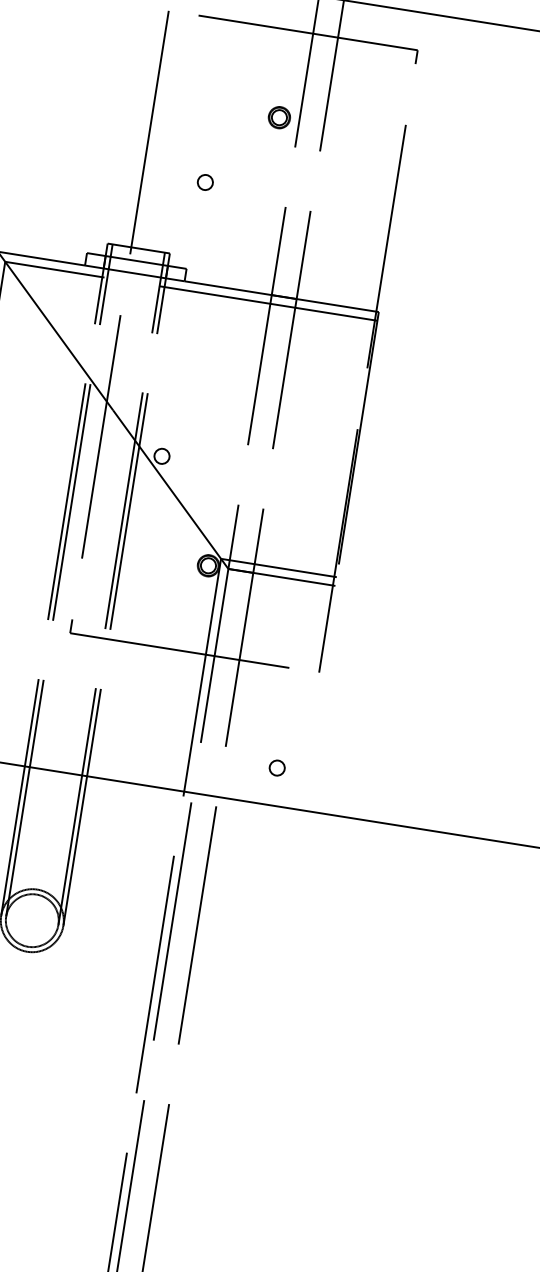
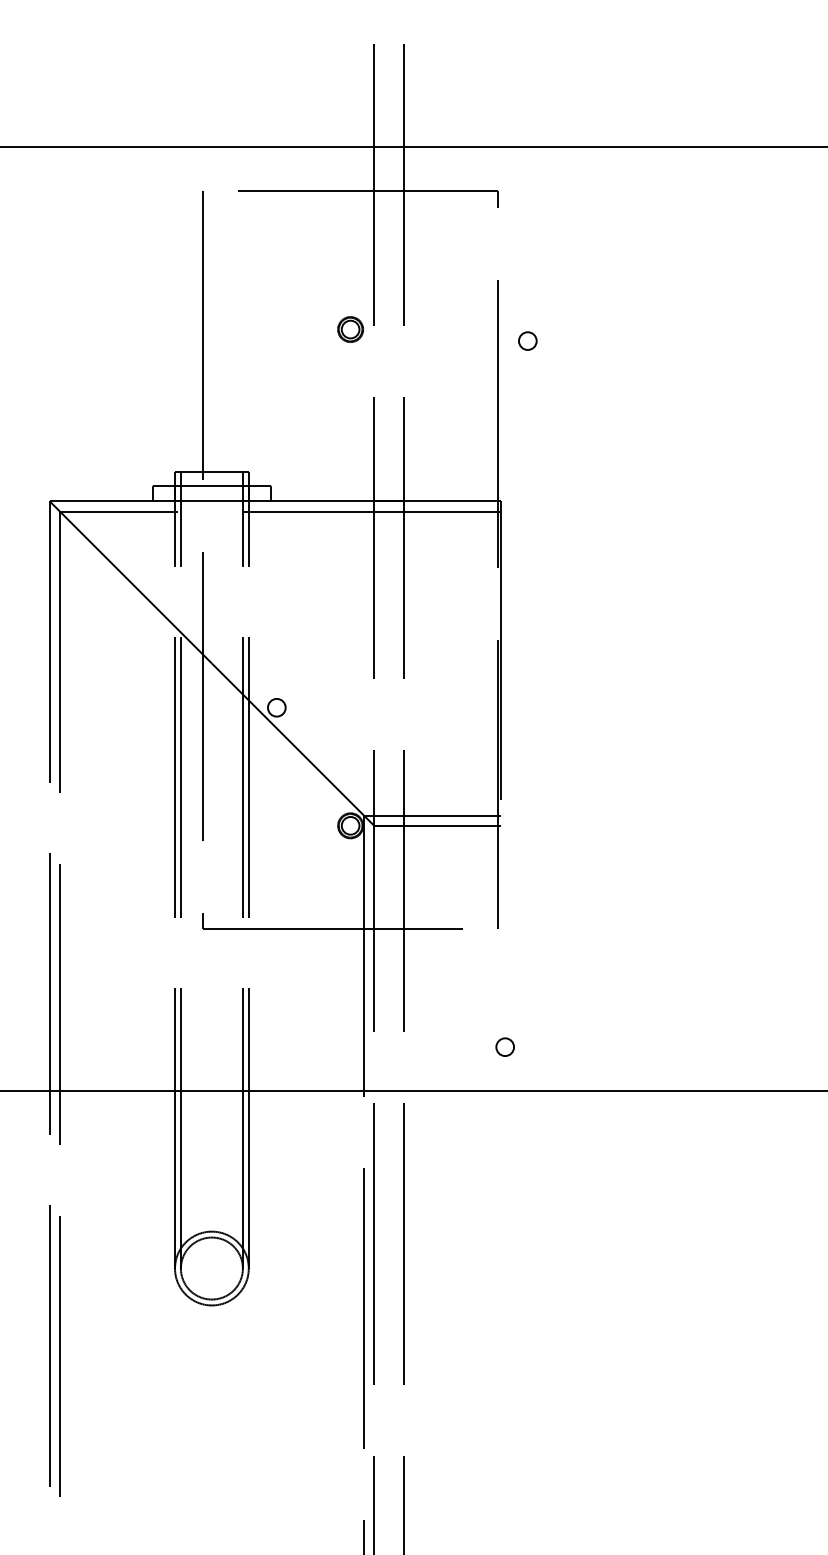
part: (279, 117) -> (350, 329), moved
circle: (205, 181) -> (527, 340), moved
circle: (276, 767) -> (504, 1046), moved

